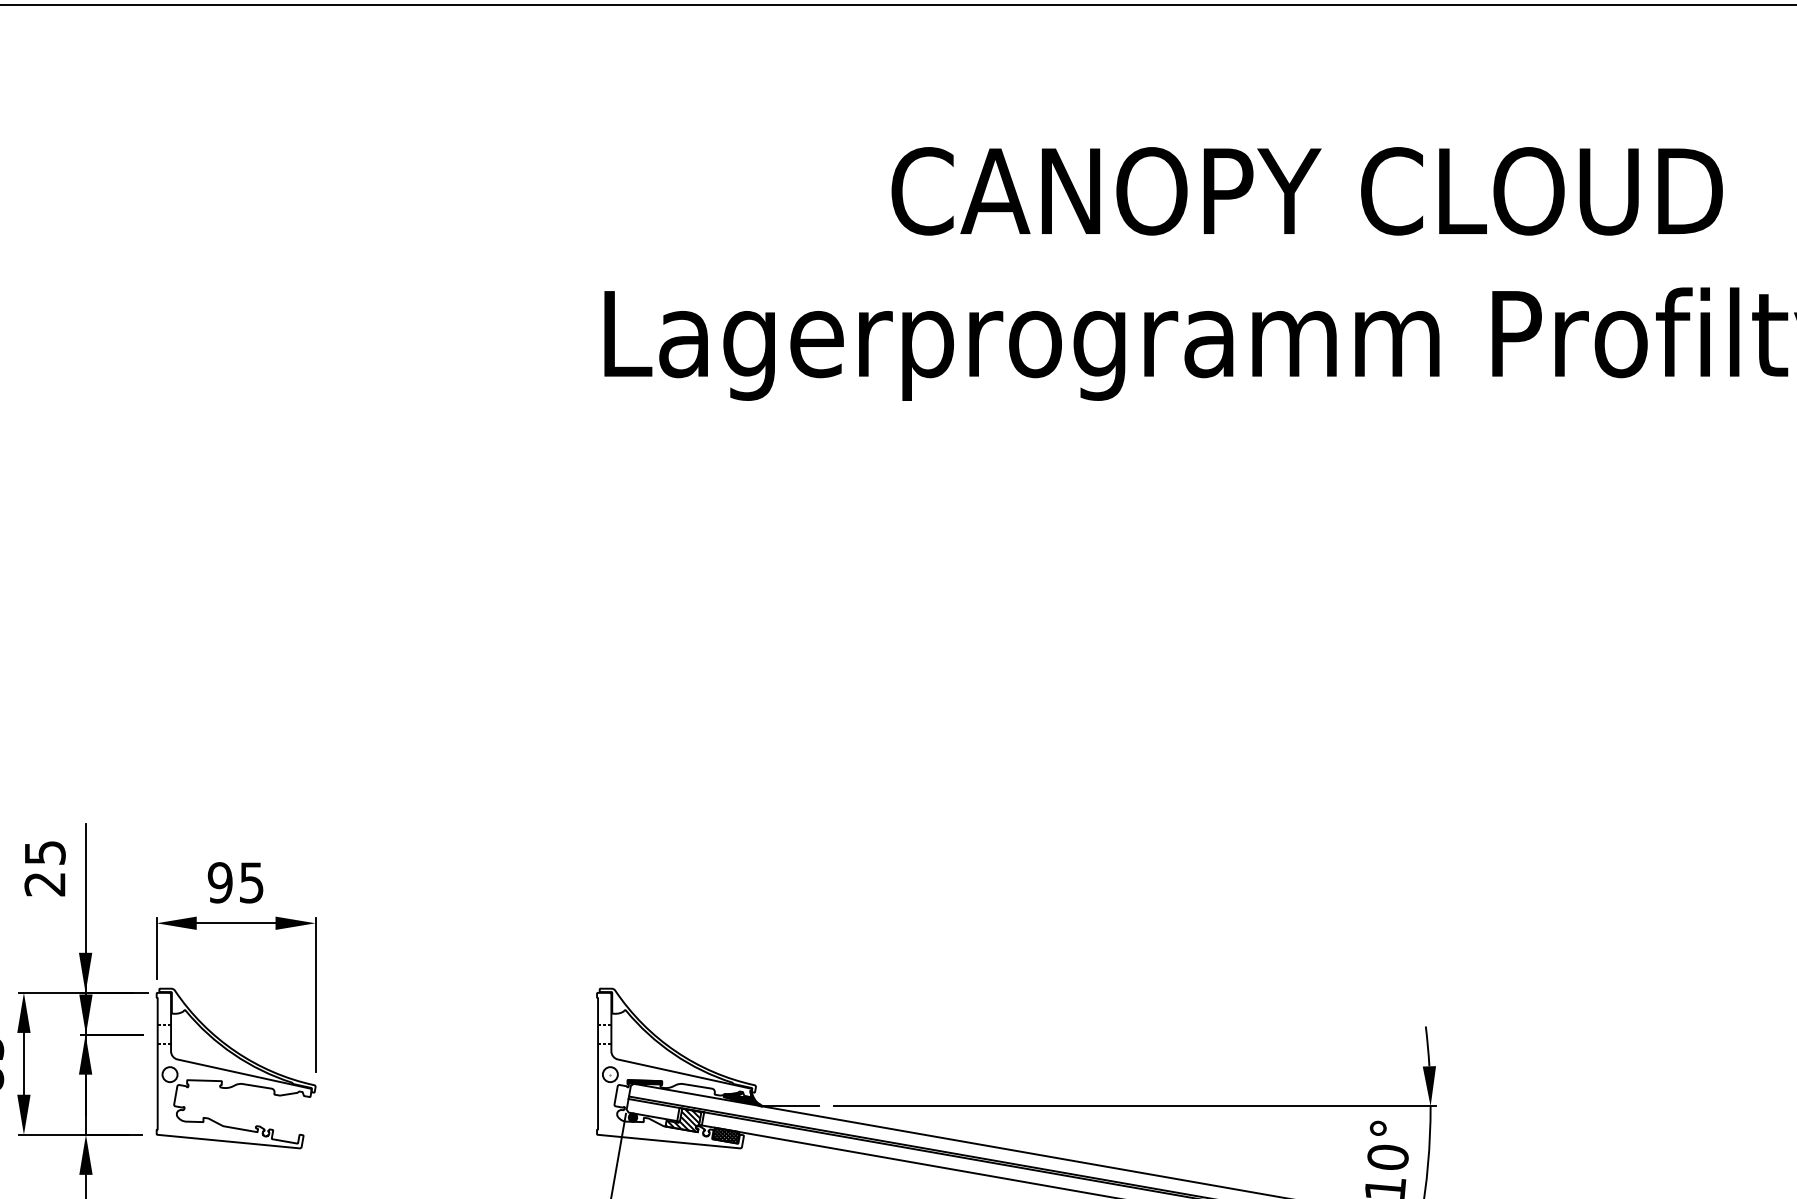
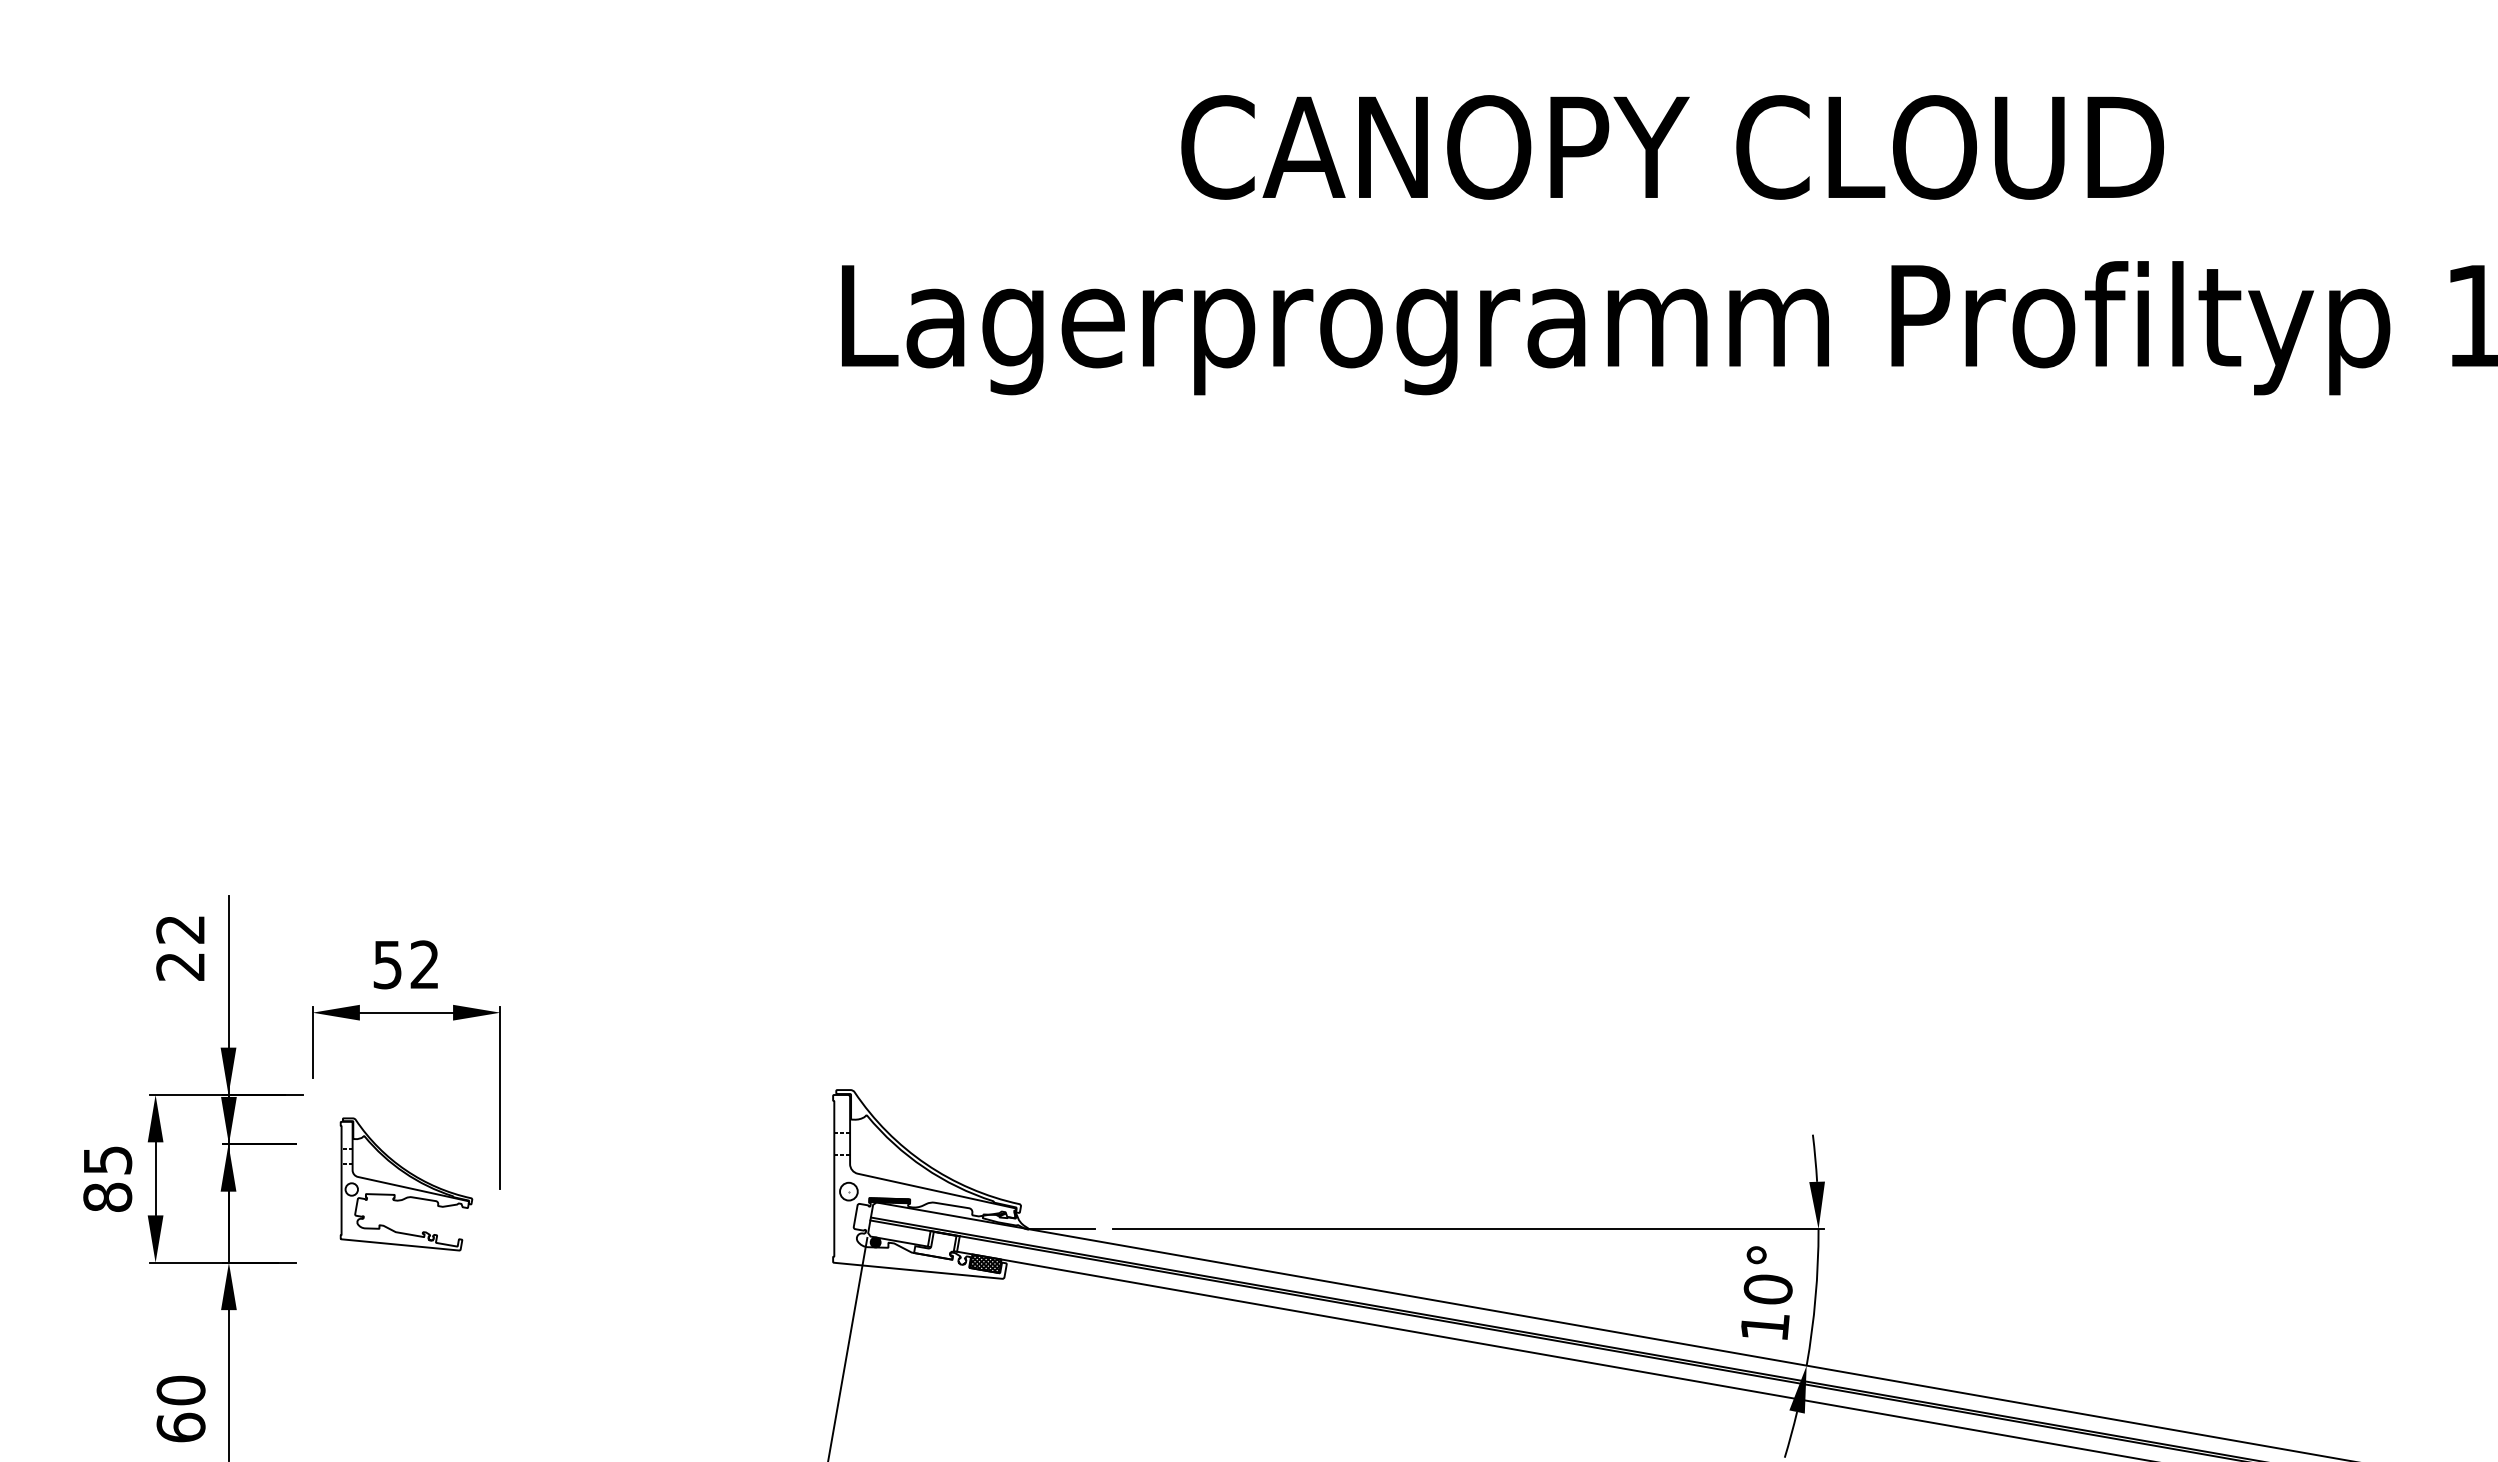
text: (44, 852) -> (180, 929), 25 -> 22
text: (235, 882) -> (405, 964), 95 -> 52
part: (236, 1068) -> (406, 1184), size x0.7
hatch: (742, 1098) -> (1004, 1219), removed
hatch: (683, 1120) -> (935, 1245), removed

